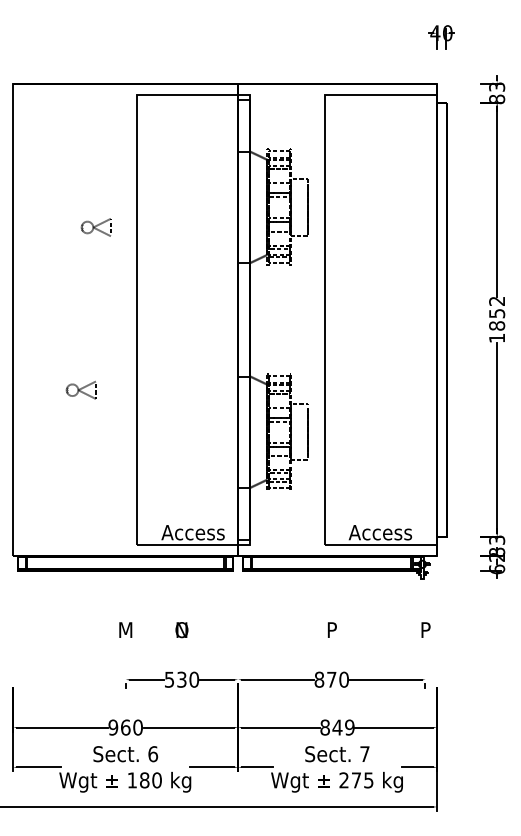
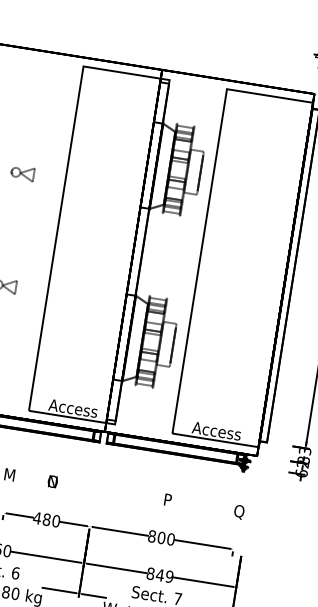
part: (95, 227) -> (22, 173), moved
text: (425, 631) -> (239, 512), P -> Q
text: (175, 679) -> (41, 518), 530 -> 480
text: (331, 679) -> (161, 537), 870 -> 800

